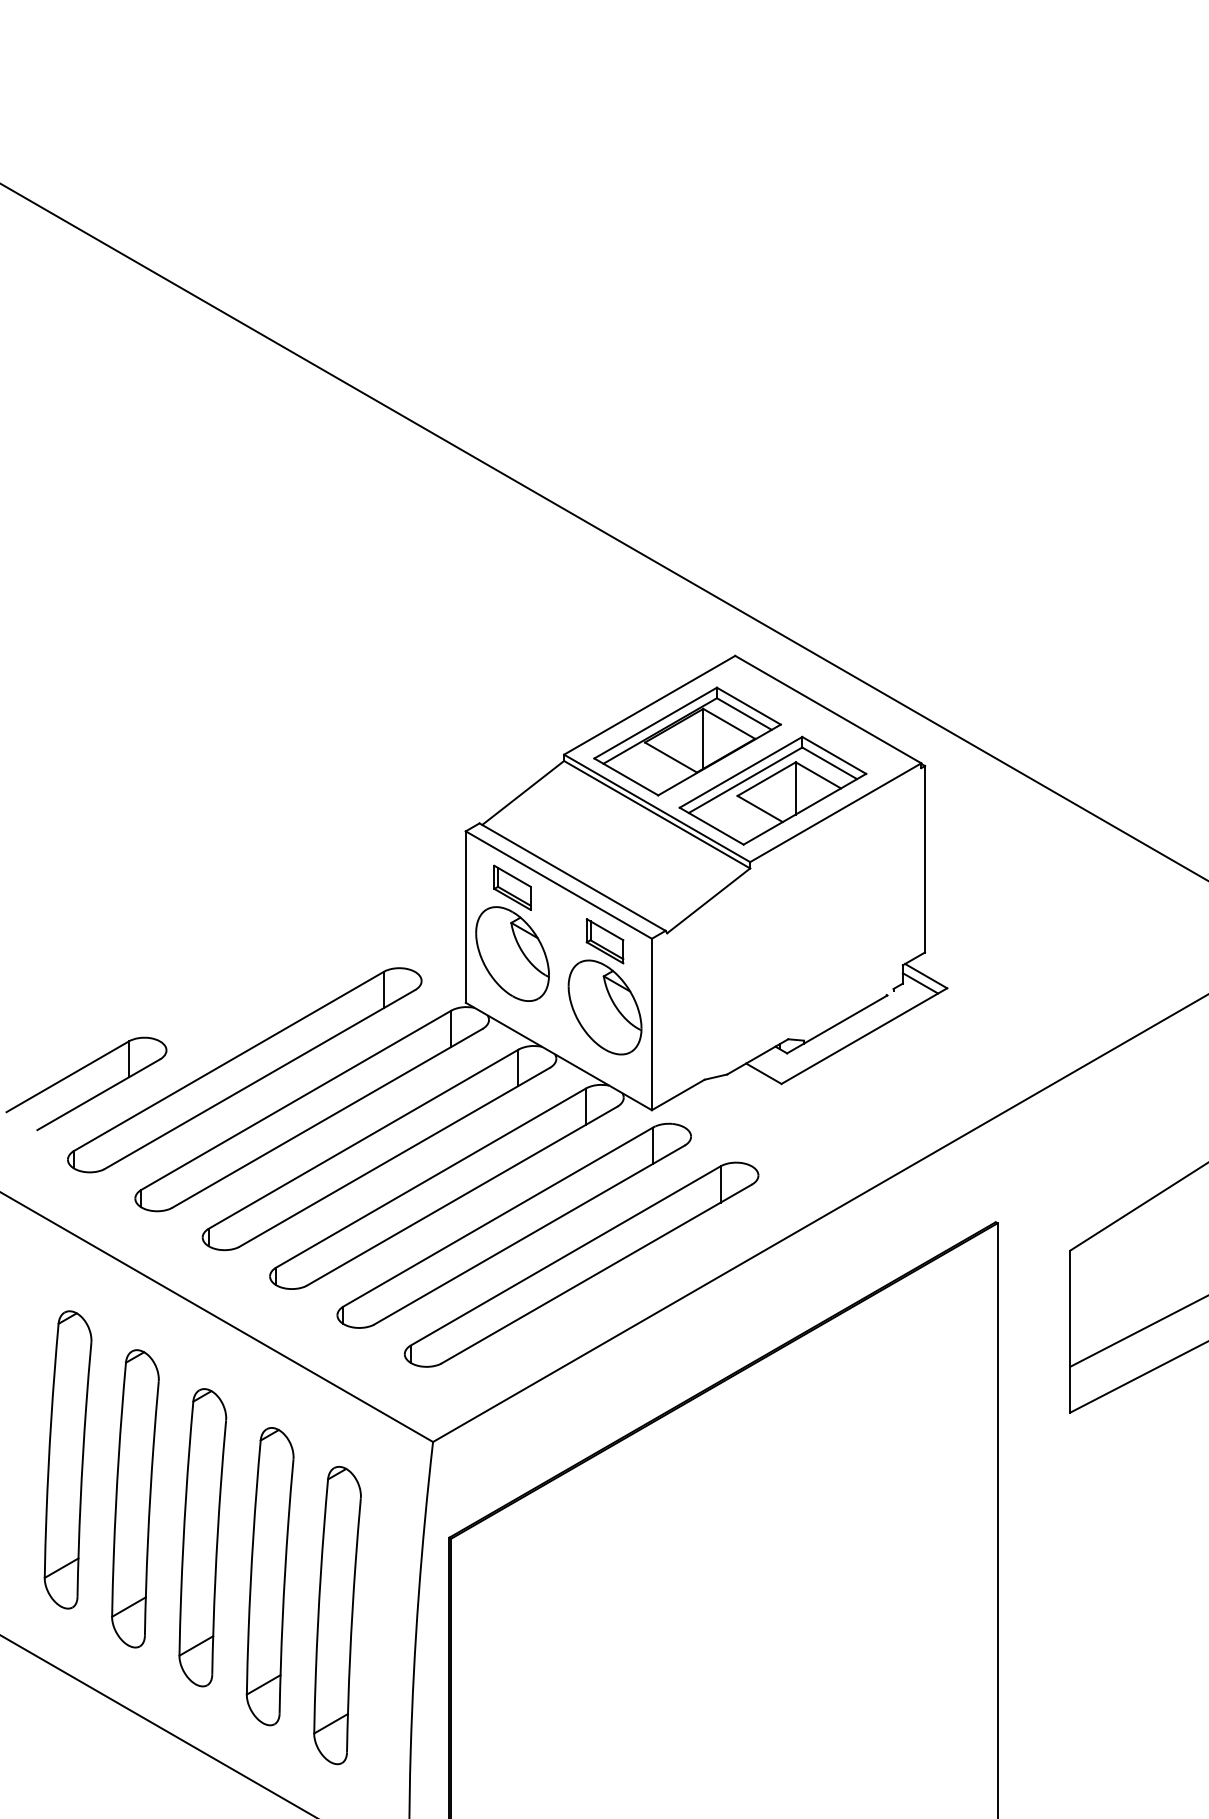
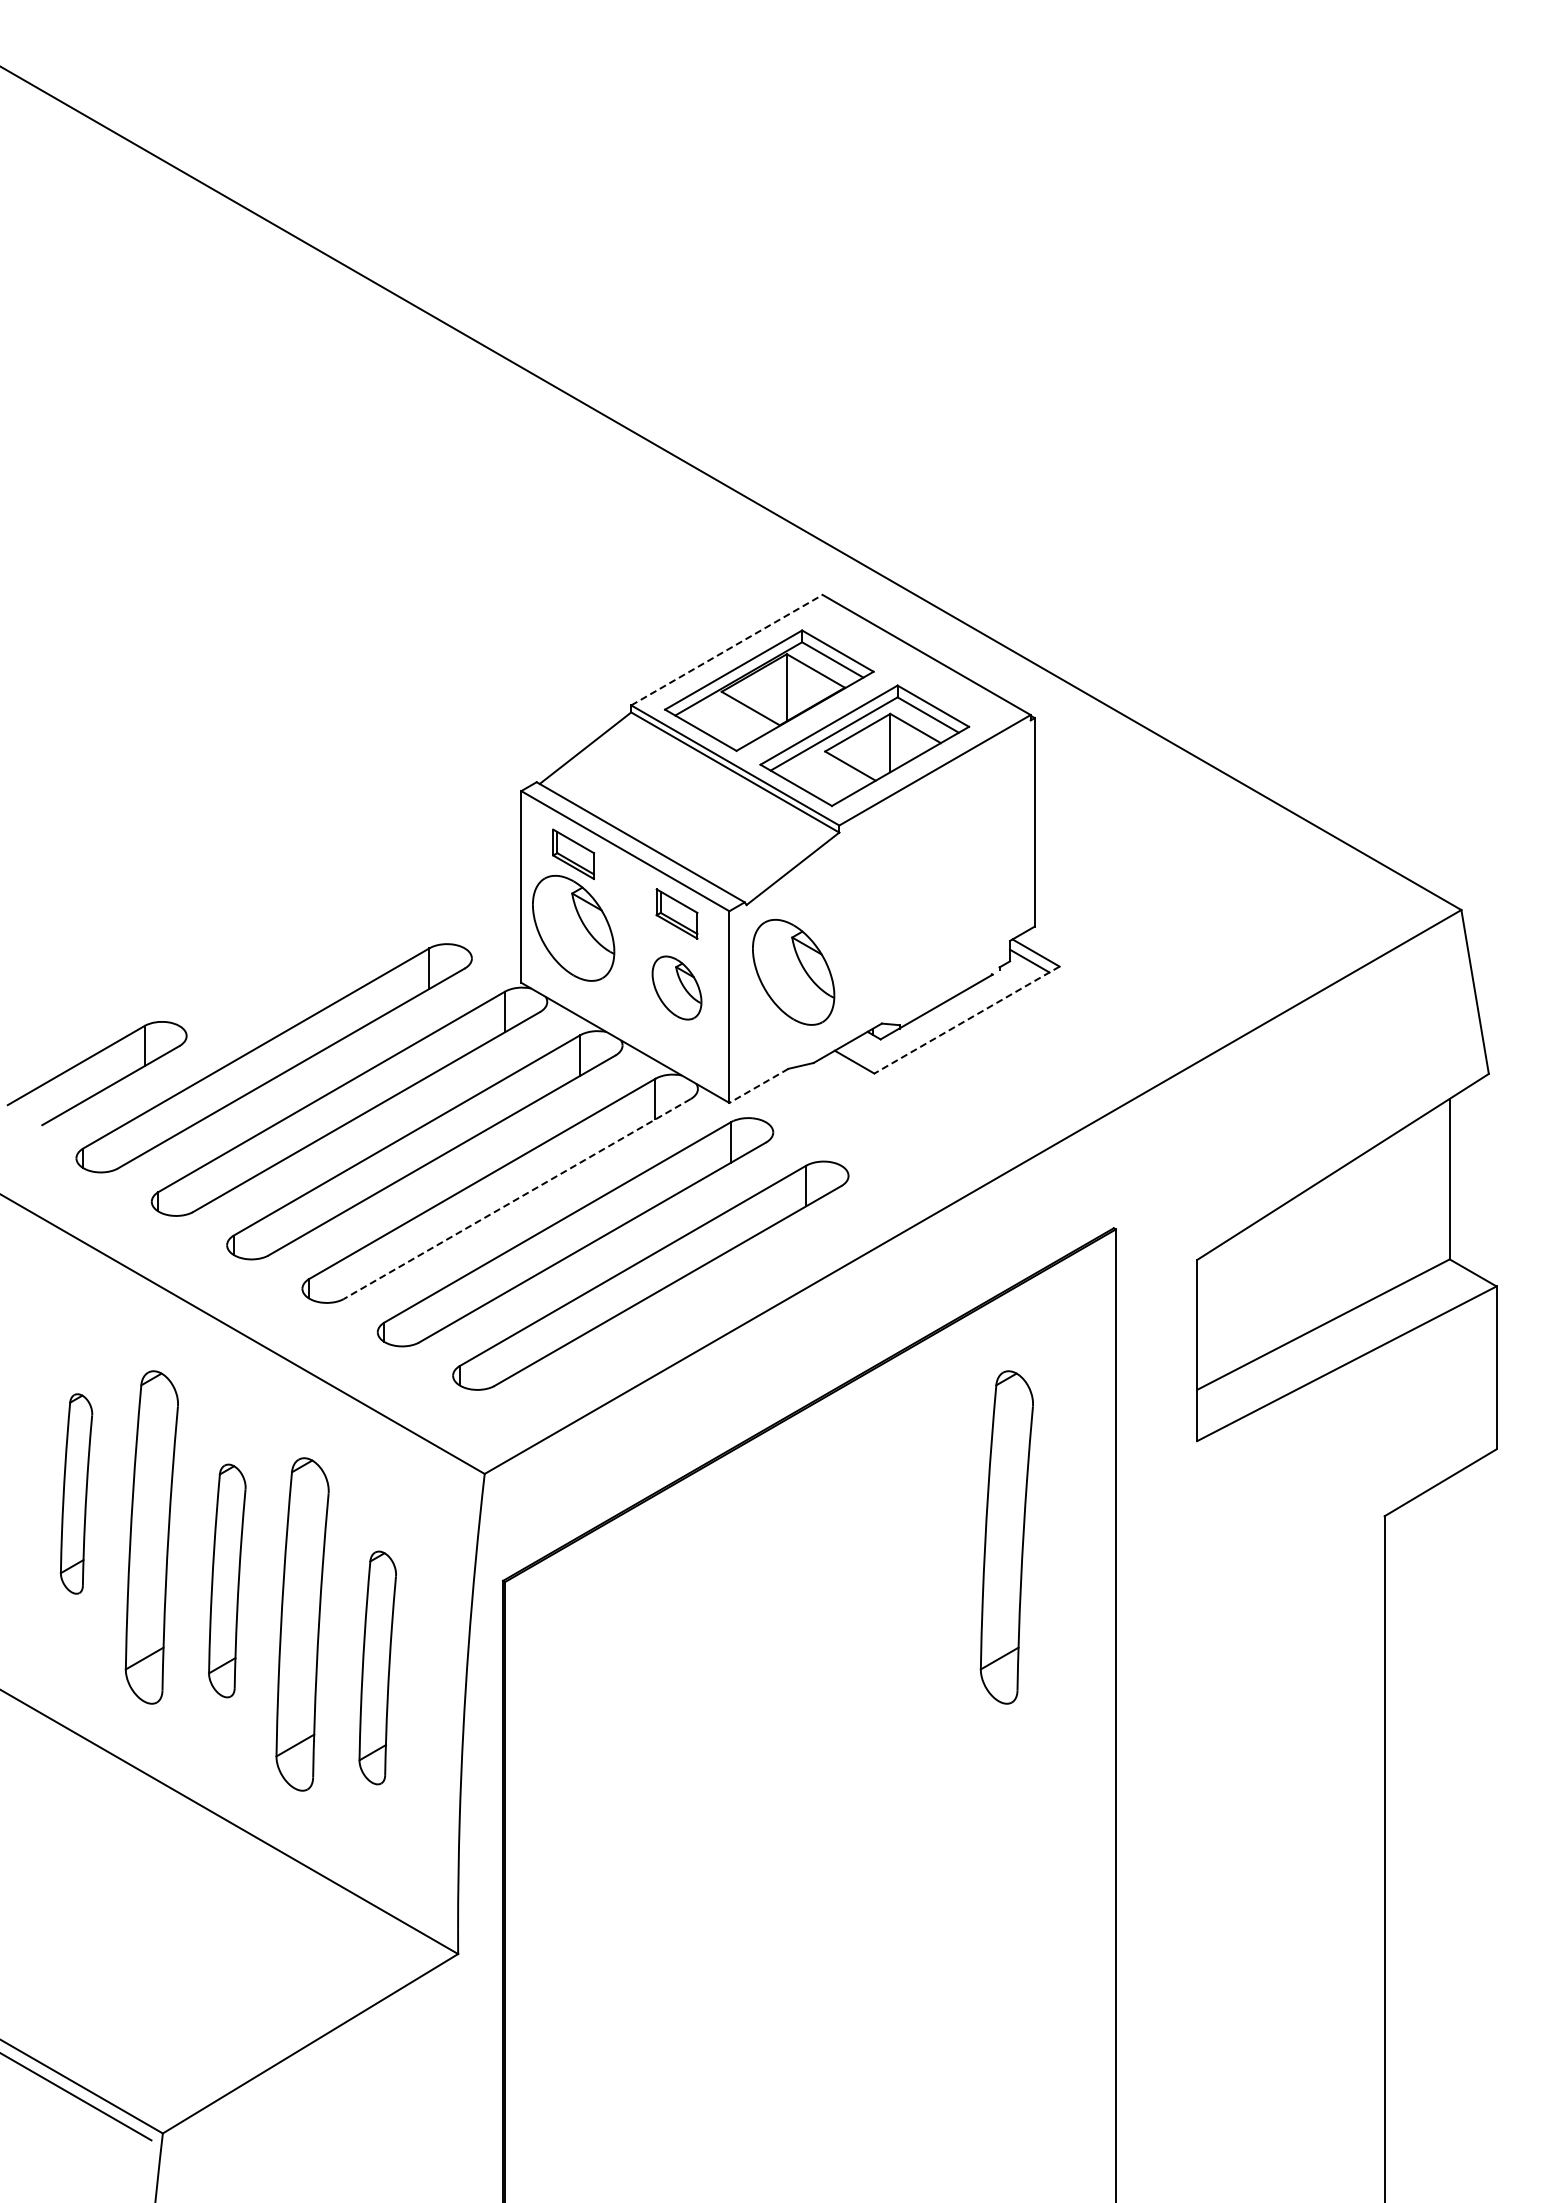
line: (650, 704) -> (727, 649), solid -> dashed
part: (709, 992) -> (793, 971), added
part: (604, 1006) -> (676, 987), size x0.6
line: (864, 1036) -> (967, 1020), solid -> dashed
line: (677, 1095) -> (758, 1086), solid -> dashed
line: (461, 1196) -> (516, 1199), solid -> dashed
part: (68, 1459) -> (76, 1493), size x0.6
part: (899, 1498) -> (1006, 1537), added
part: (203, 1537) -> (227, 1580), size x0.7
part: (337, 1615) -> (377, 1667), size x0.7

